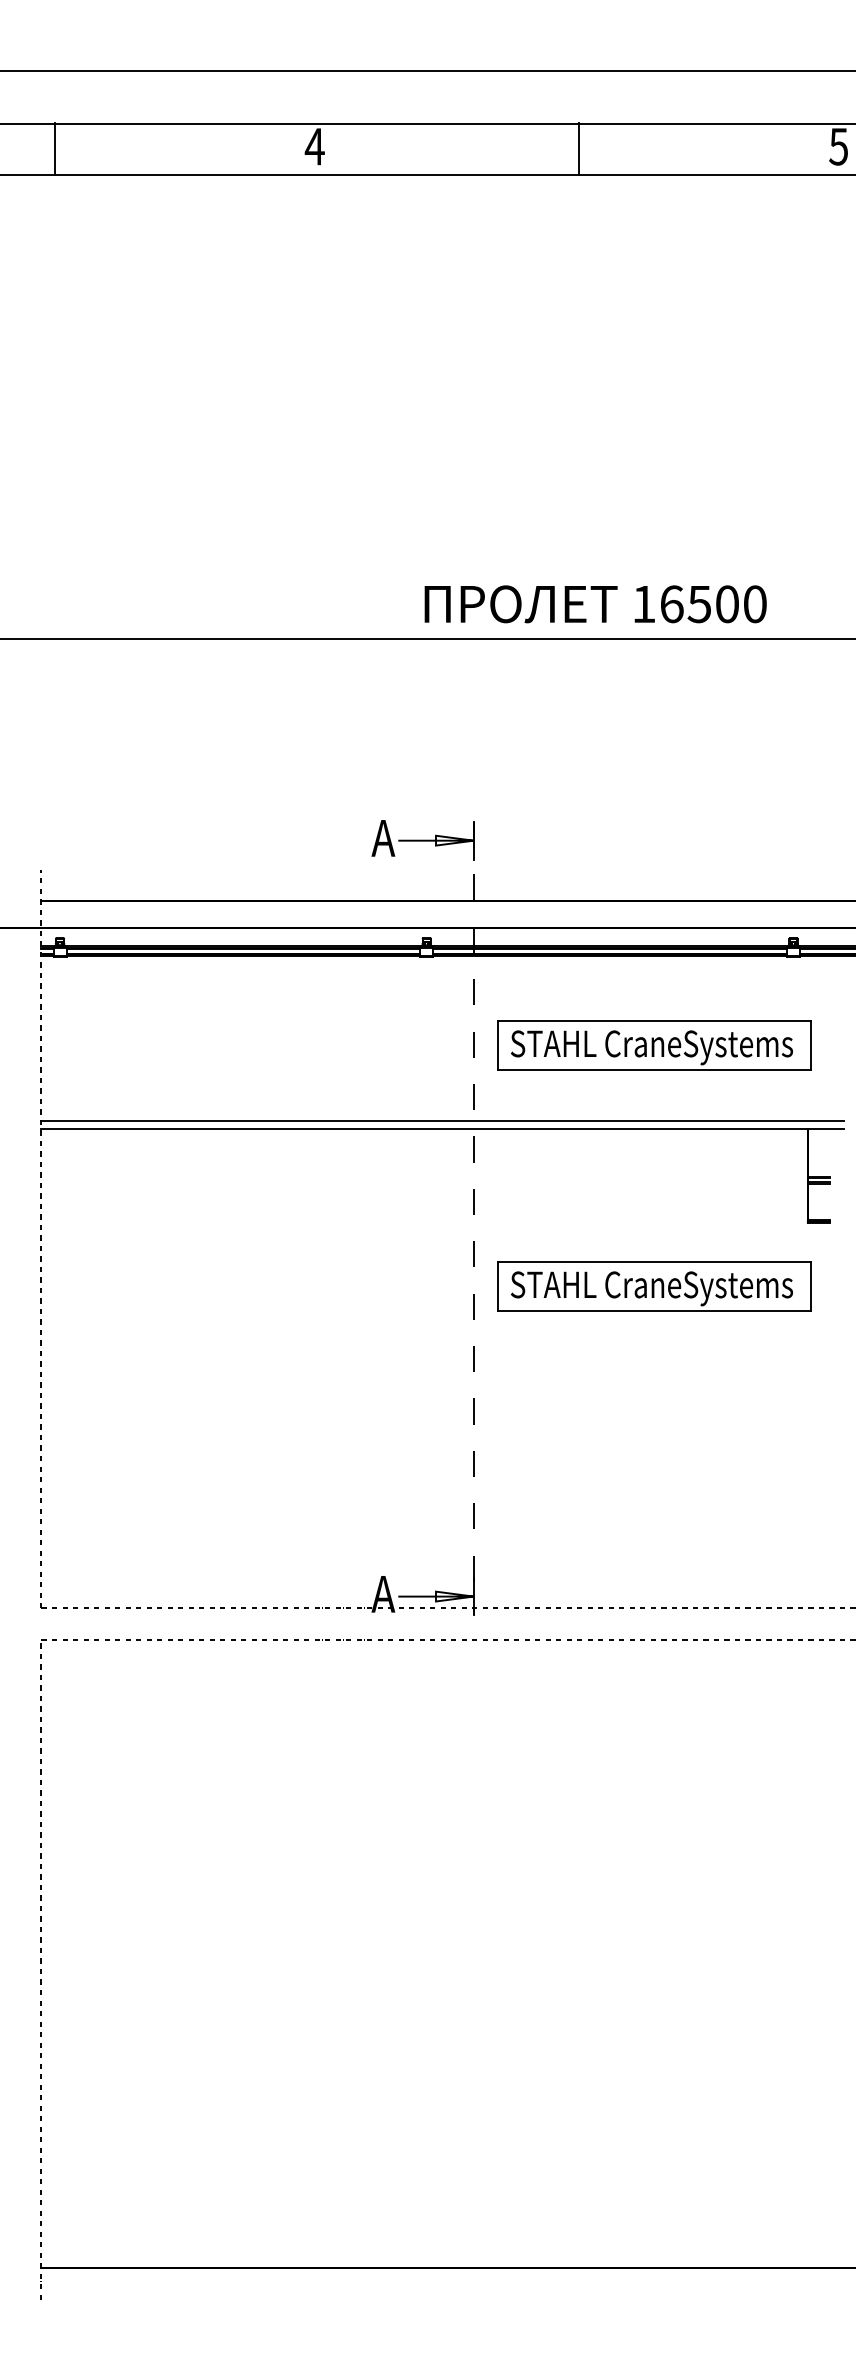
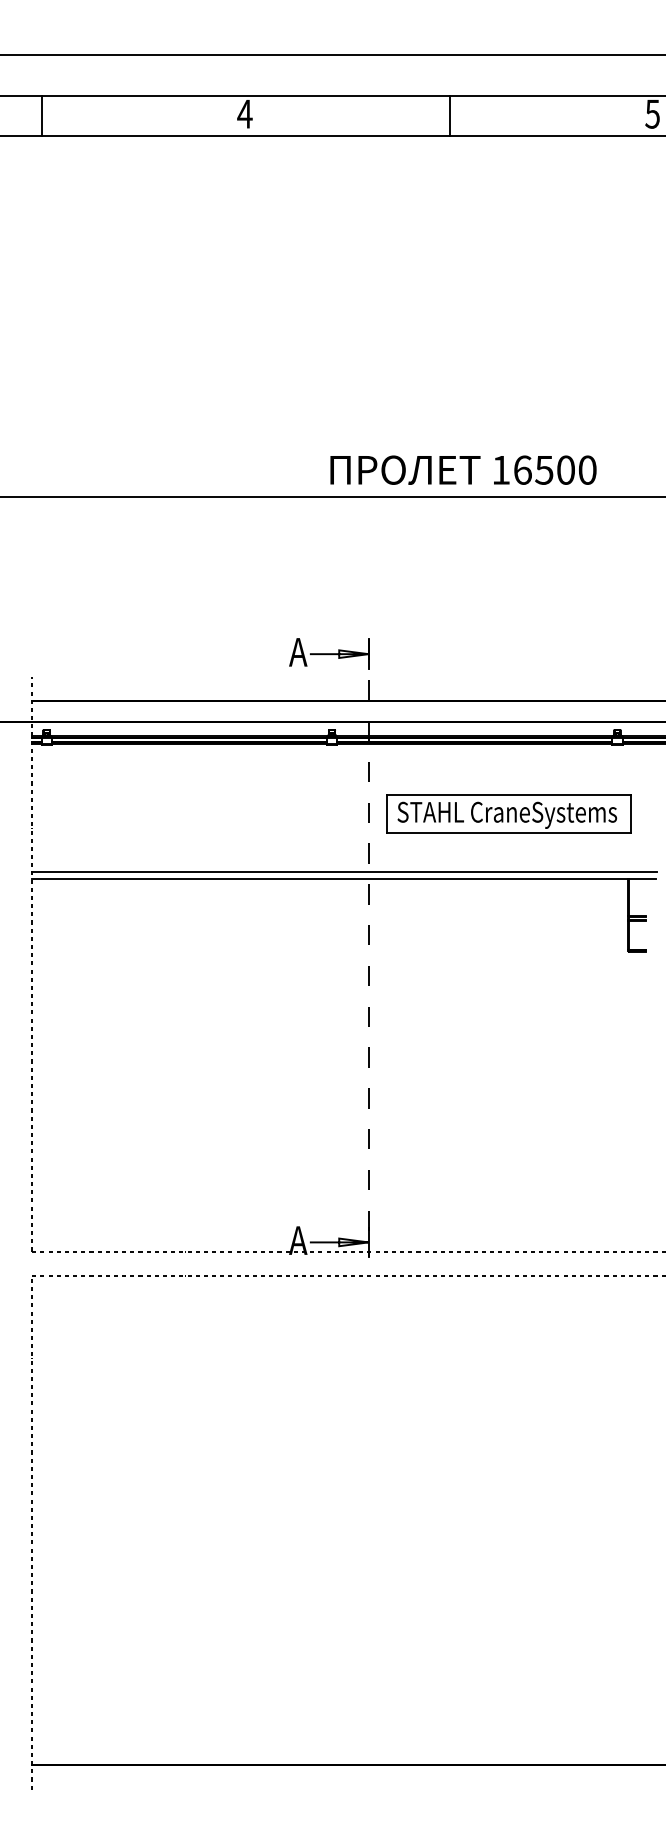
part: (654, 1286) -> (509, 1001), removed

